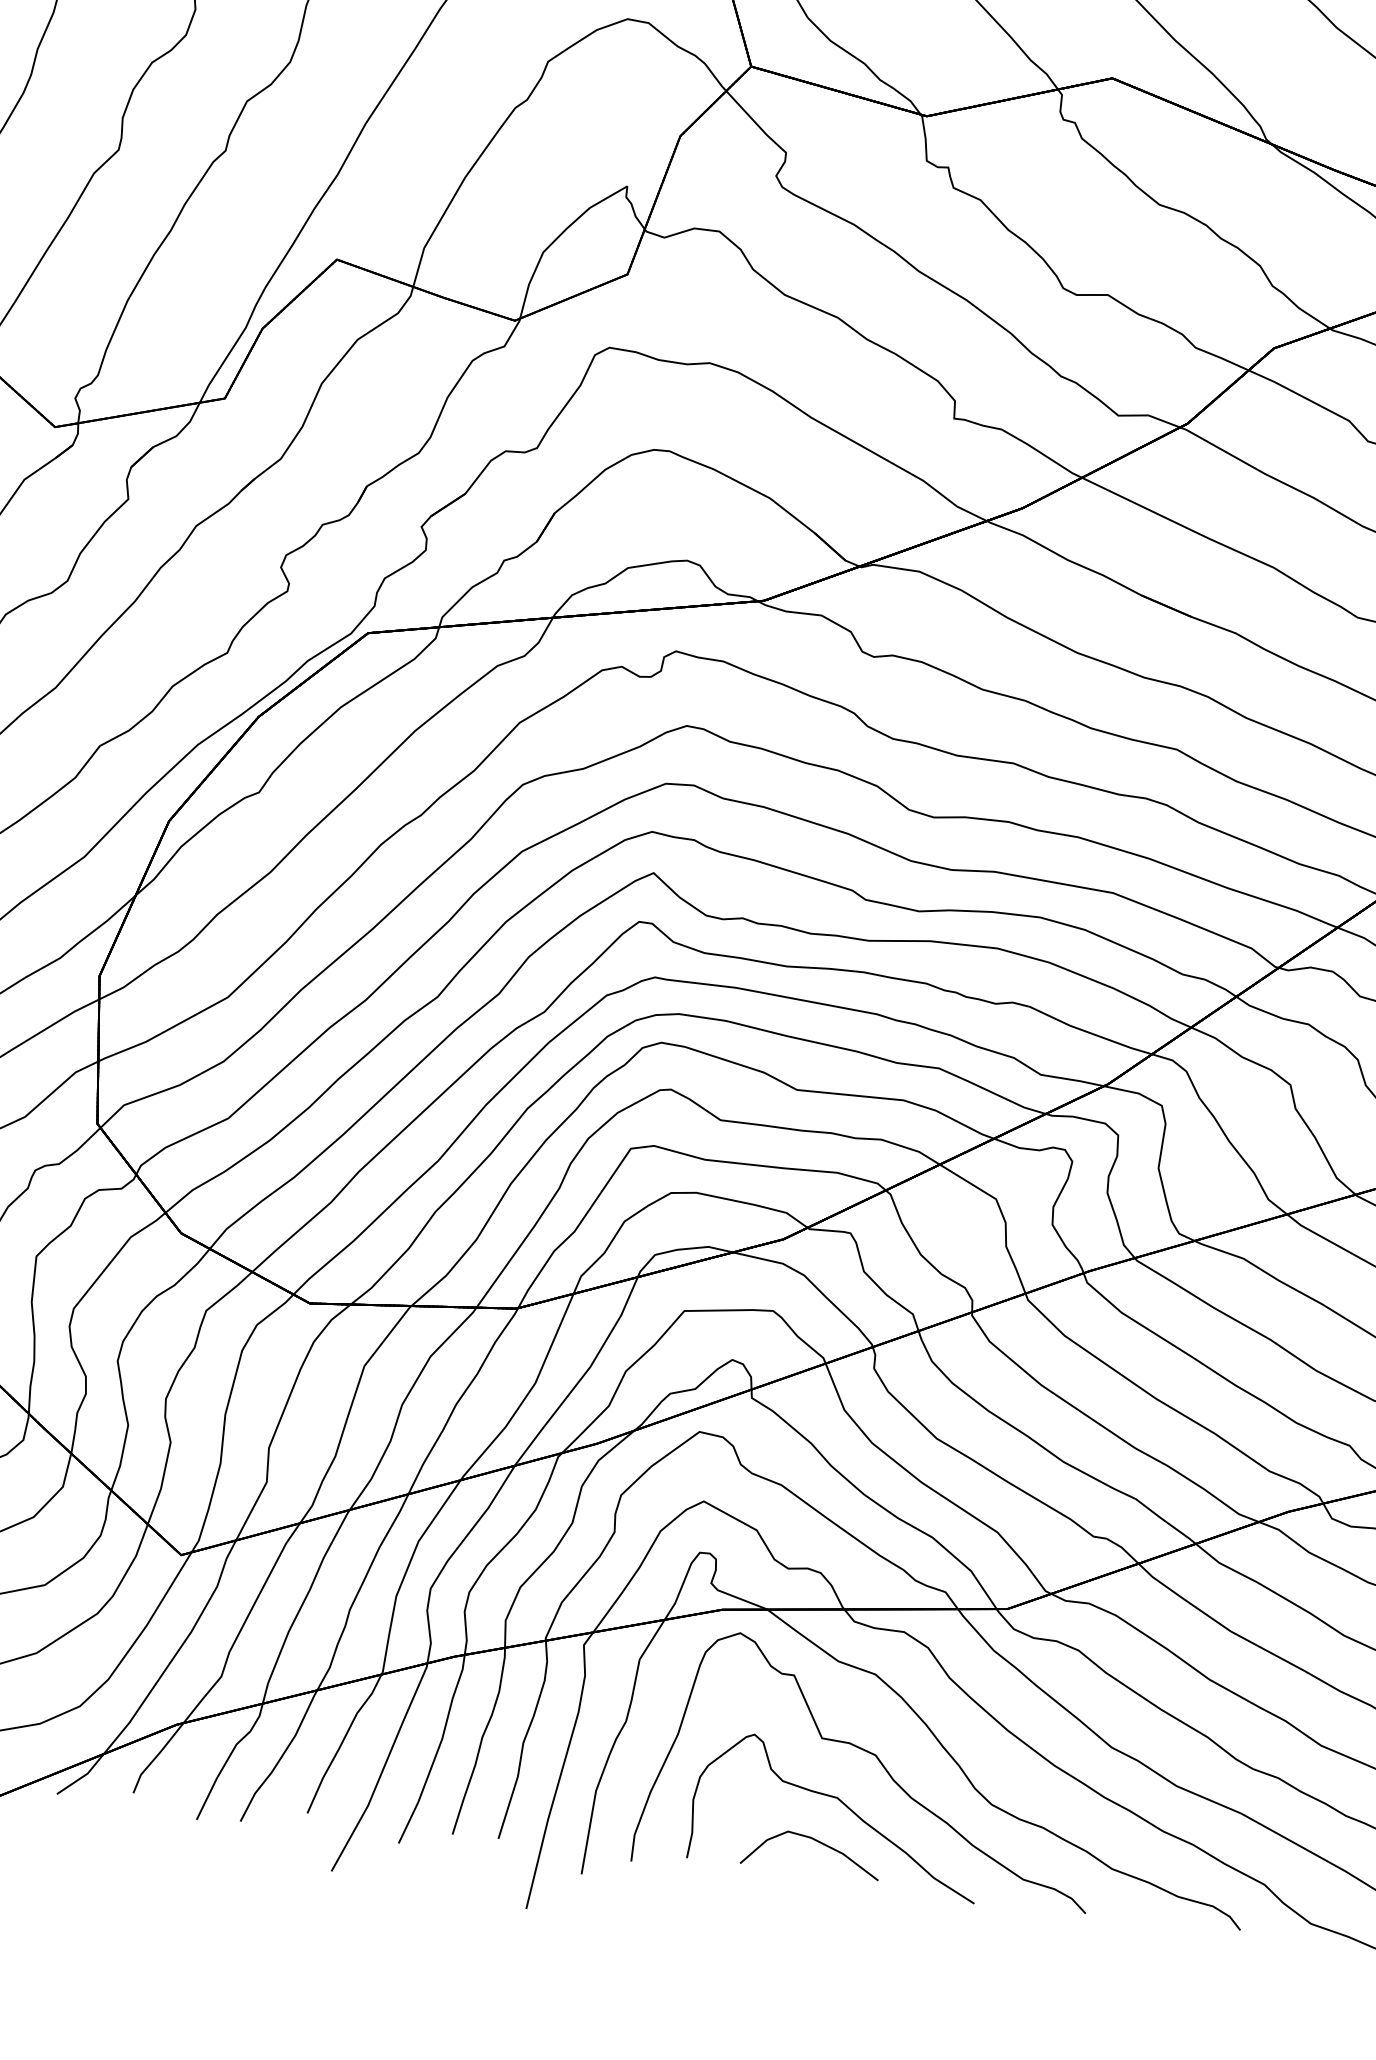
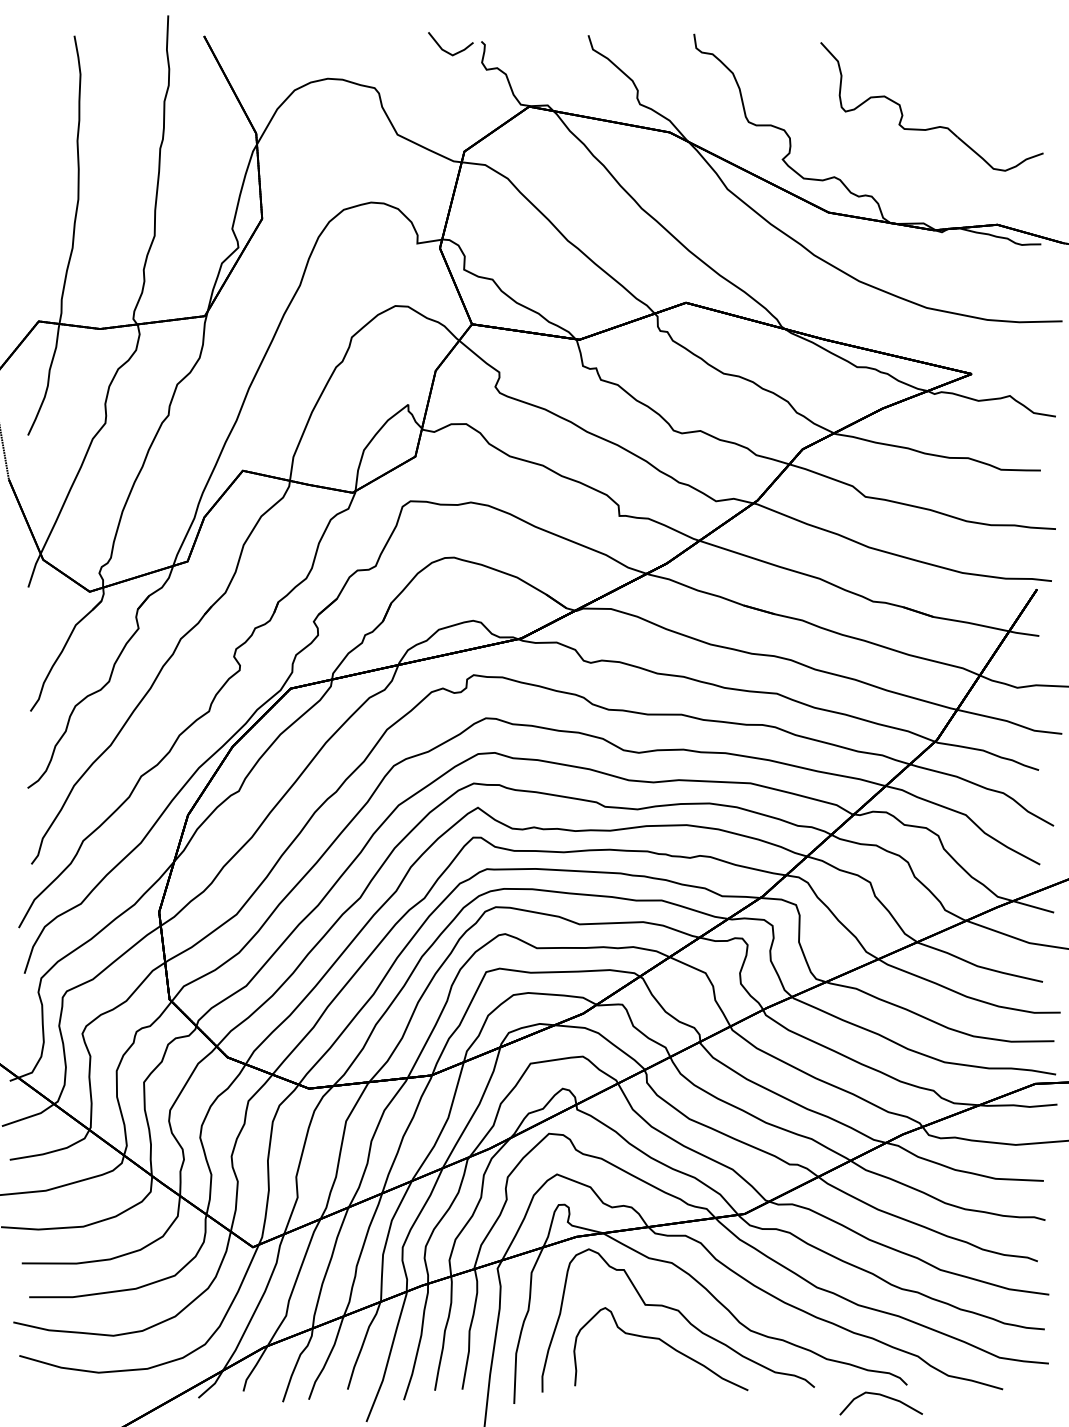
part: (815, 1841) -> (882, 1396), moved

